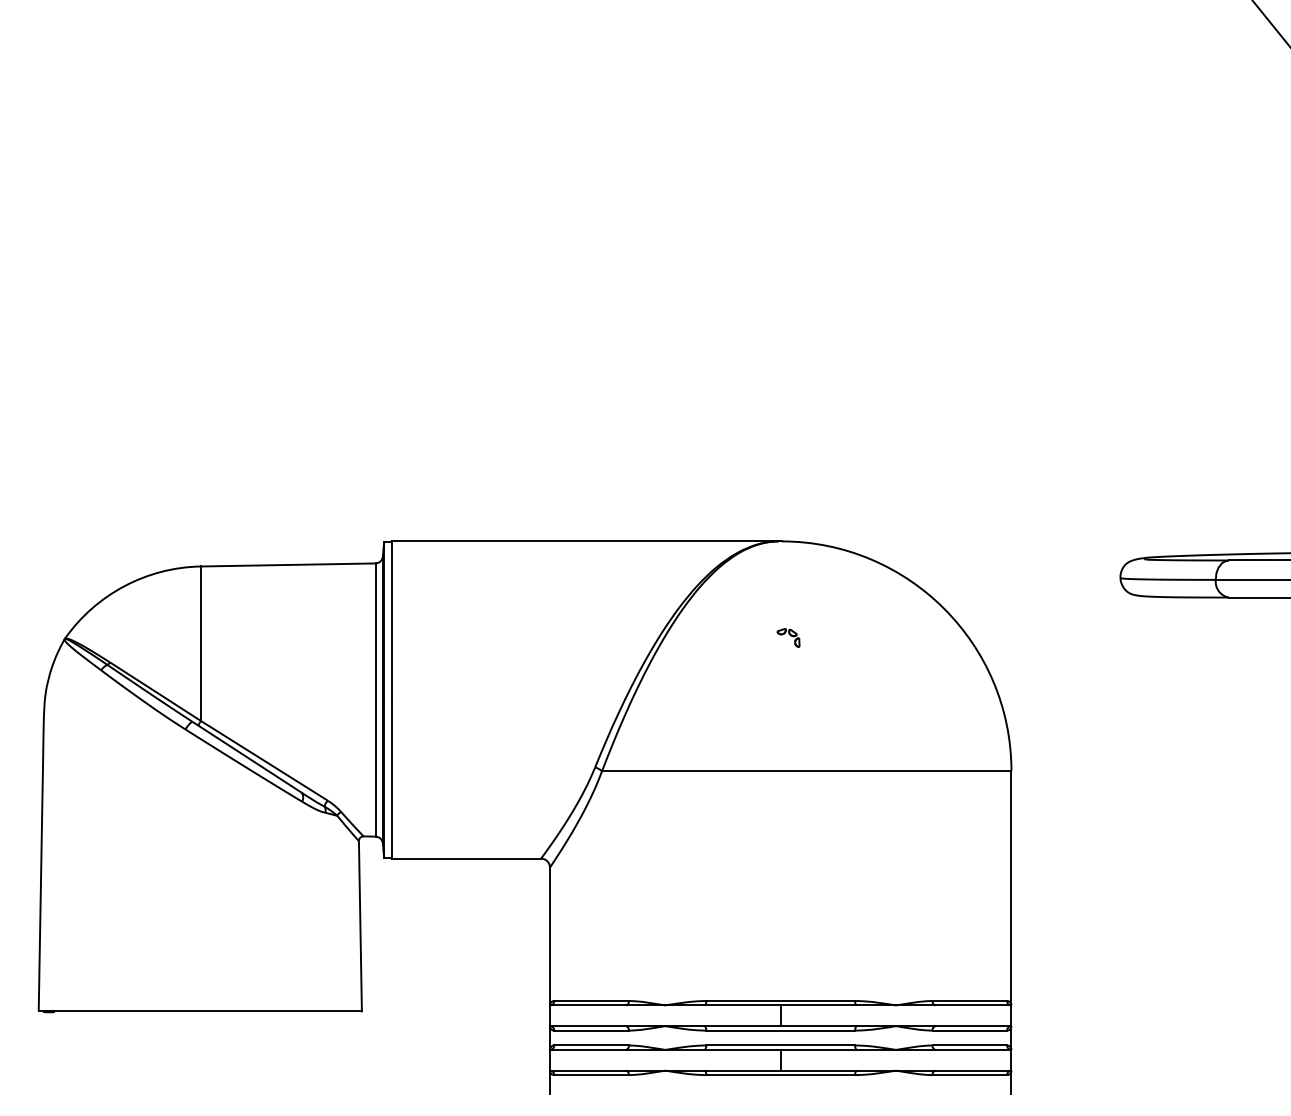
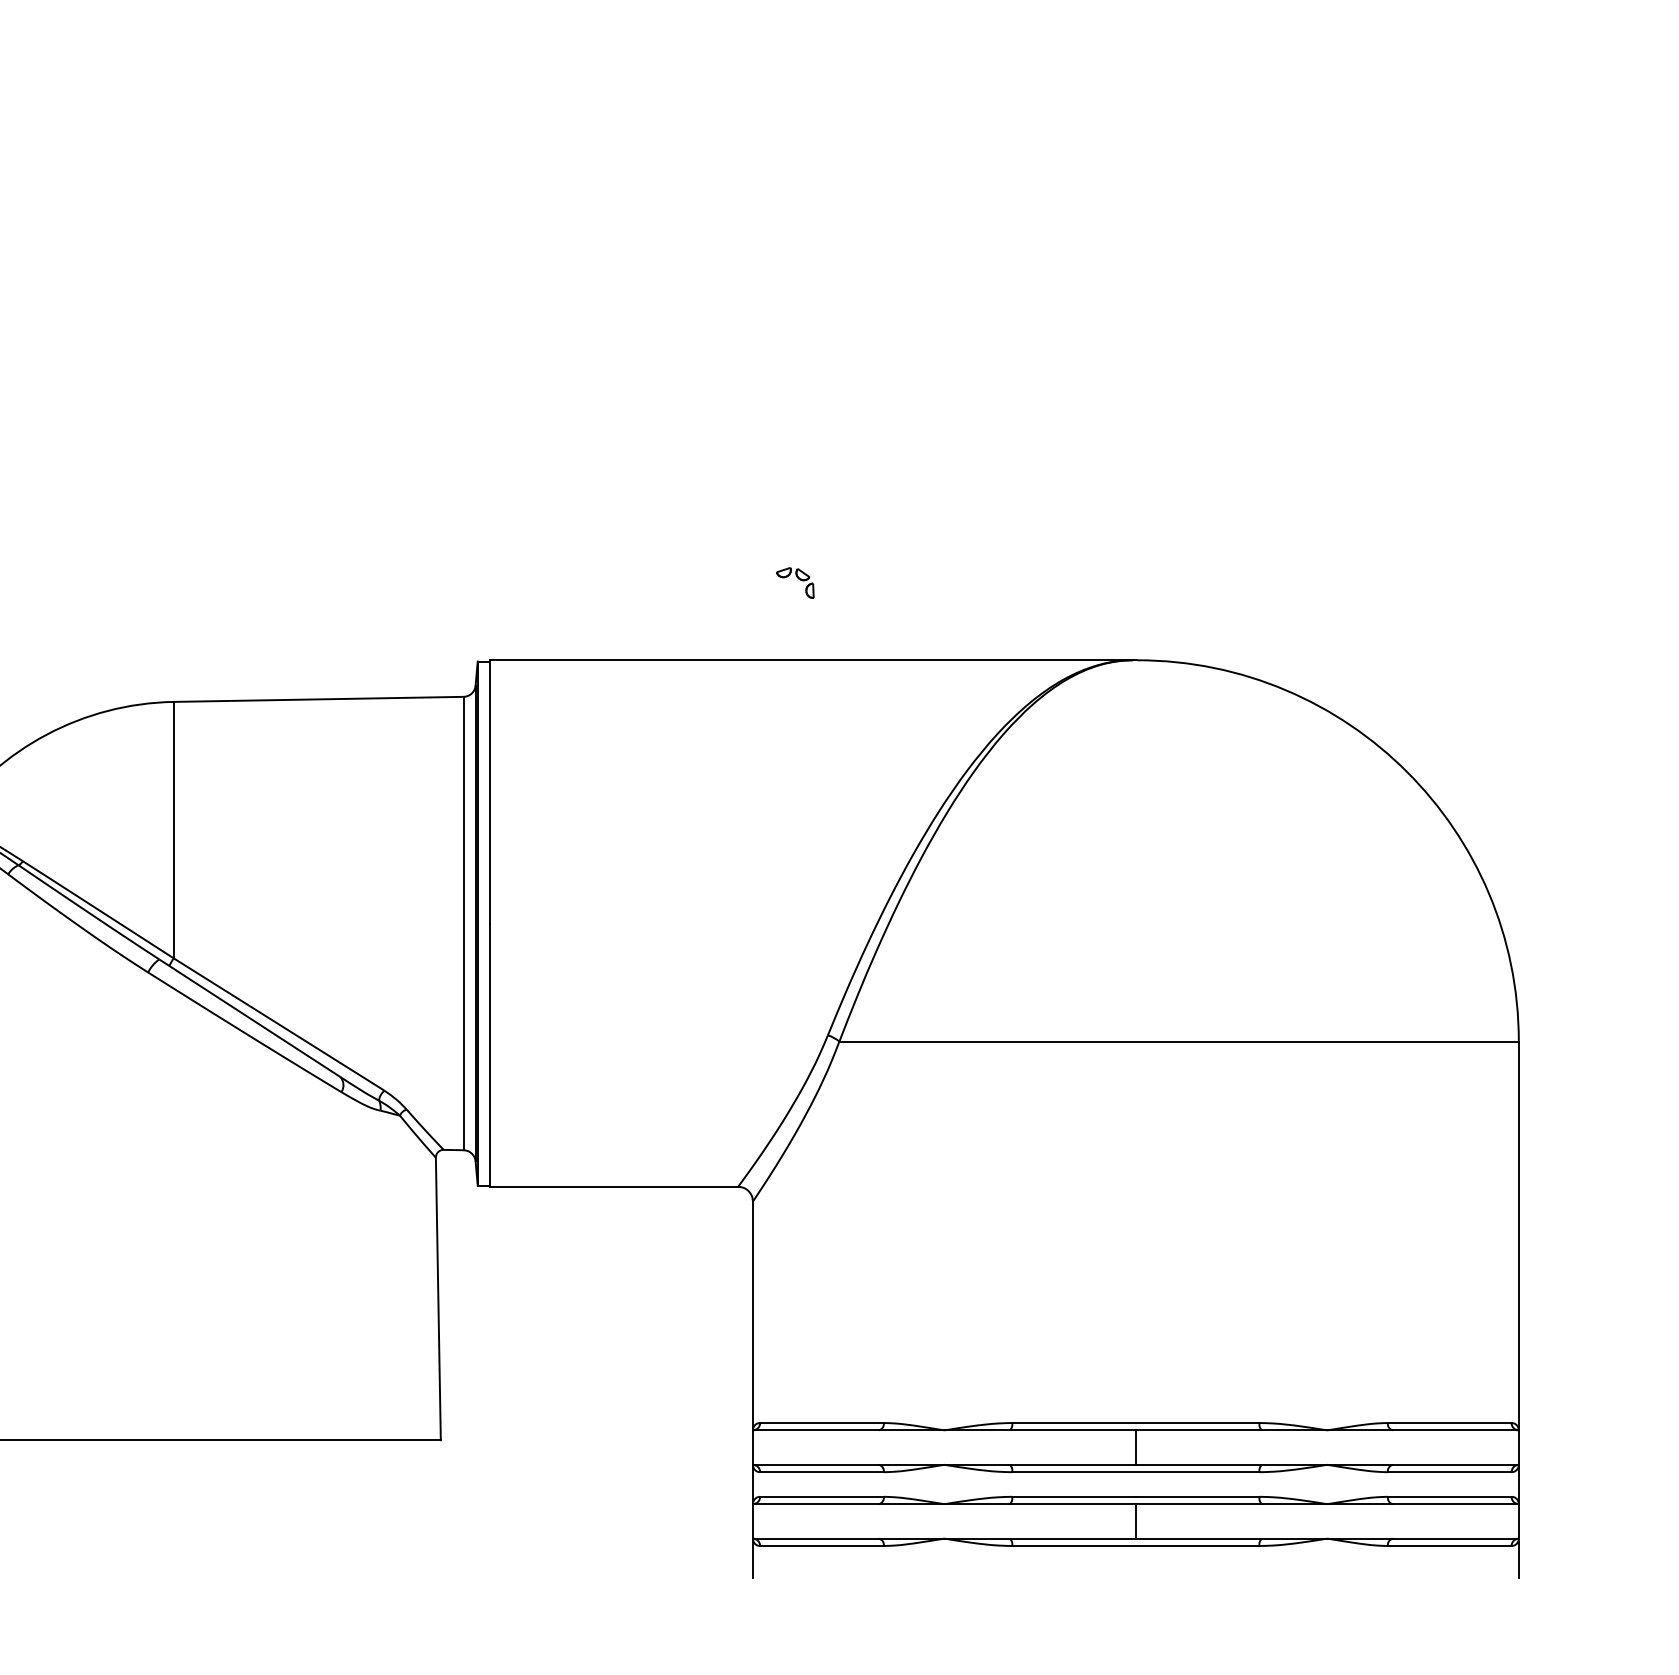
part: (788, 637) -> (795, 582), moved

